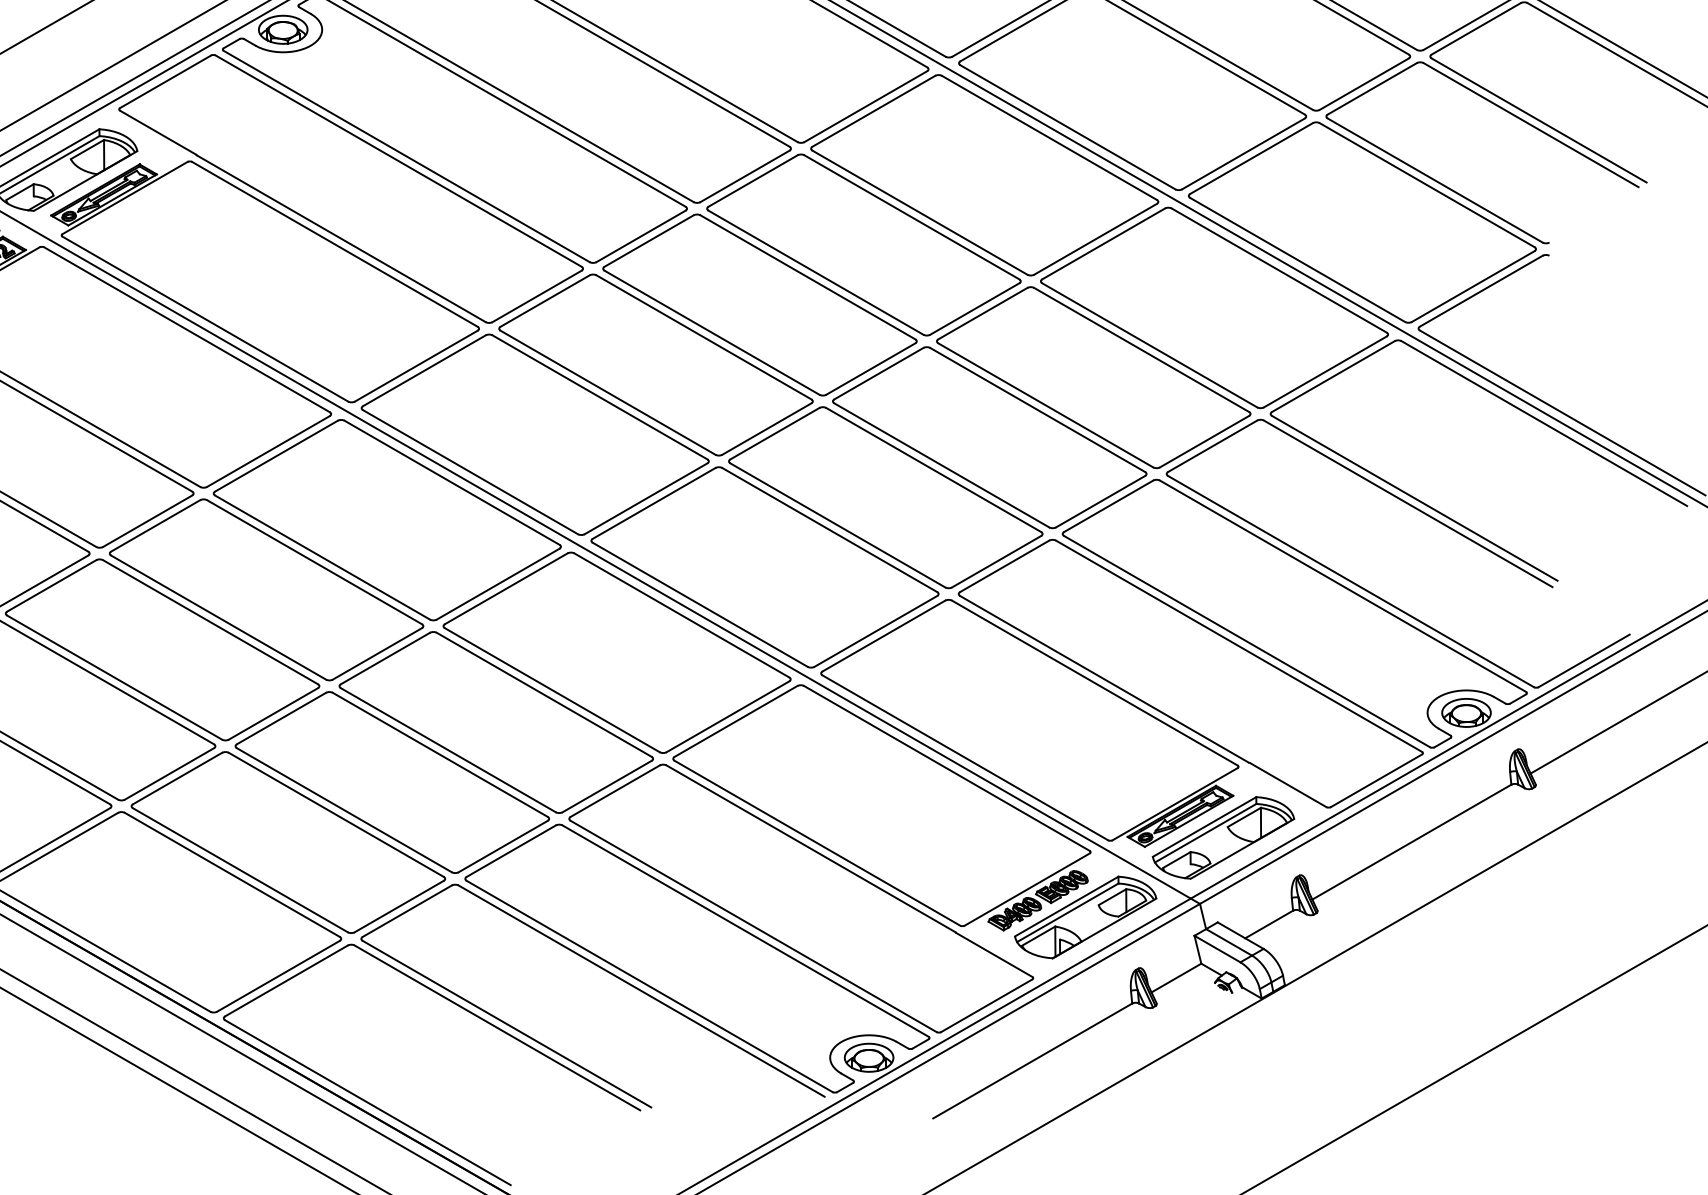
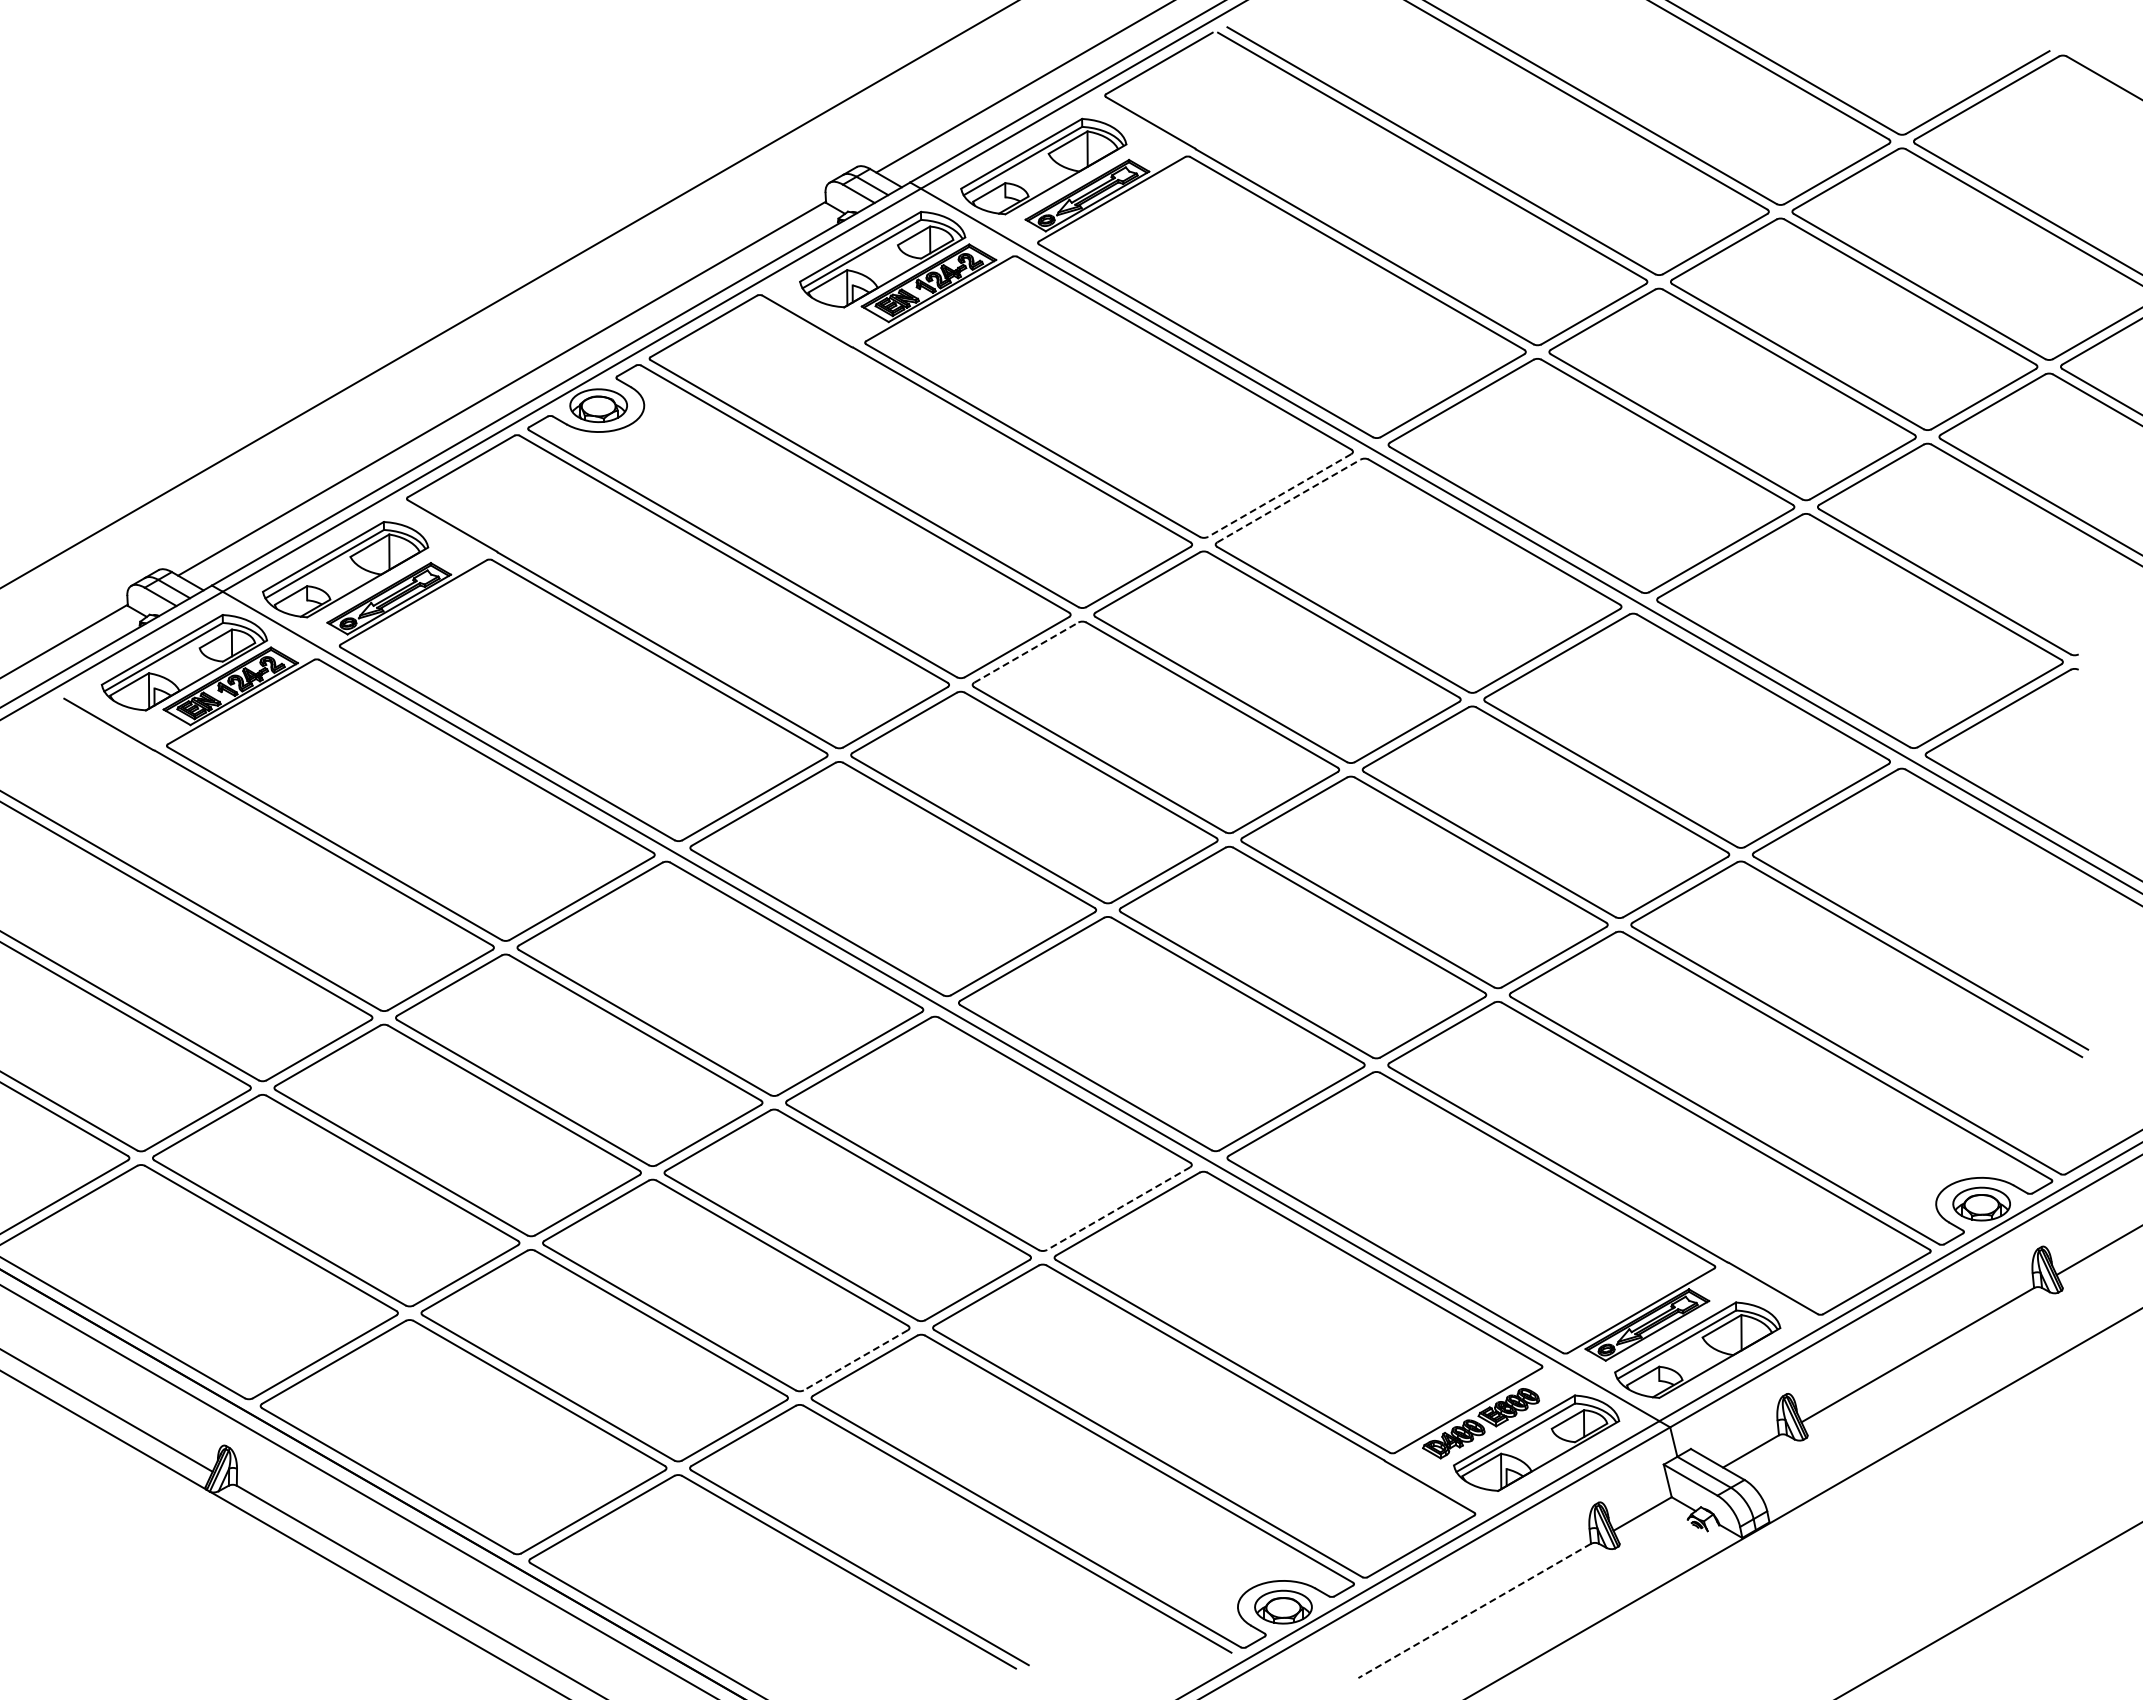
line: (865, 106) -> (1279, 495), solid -> dashed
line: (874, 110) -> (1289, 500), solid -> dashed
line: (649, 240) -> (1026, 652), solid -> dashed
line: (727, 716) -> (1118, 1208), solid -> dashed
line: (502, 846) -> (855, 1360), solid -> dashed
line: (1032, 1061) -> (1474, 1611), solid -> dashed

